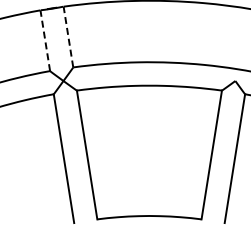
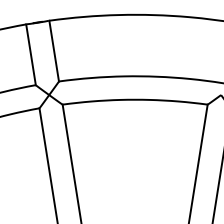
line: (68, 37) -> (54, 51), dashed -> solid
line: (45, 40) -> (31, 54), dashed -> solid

